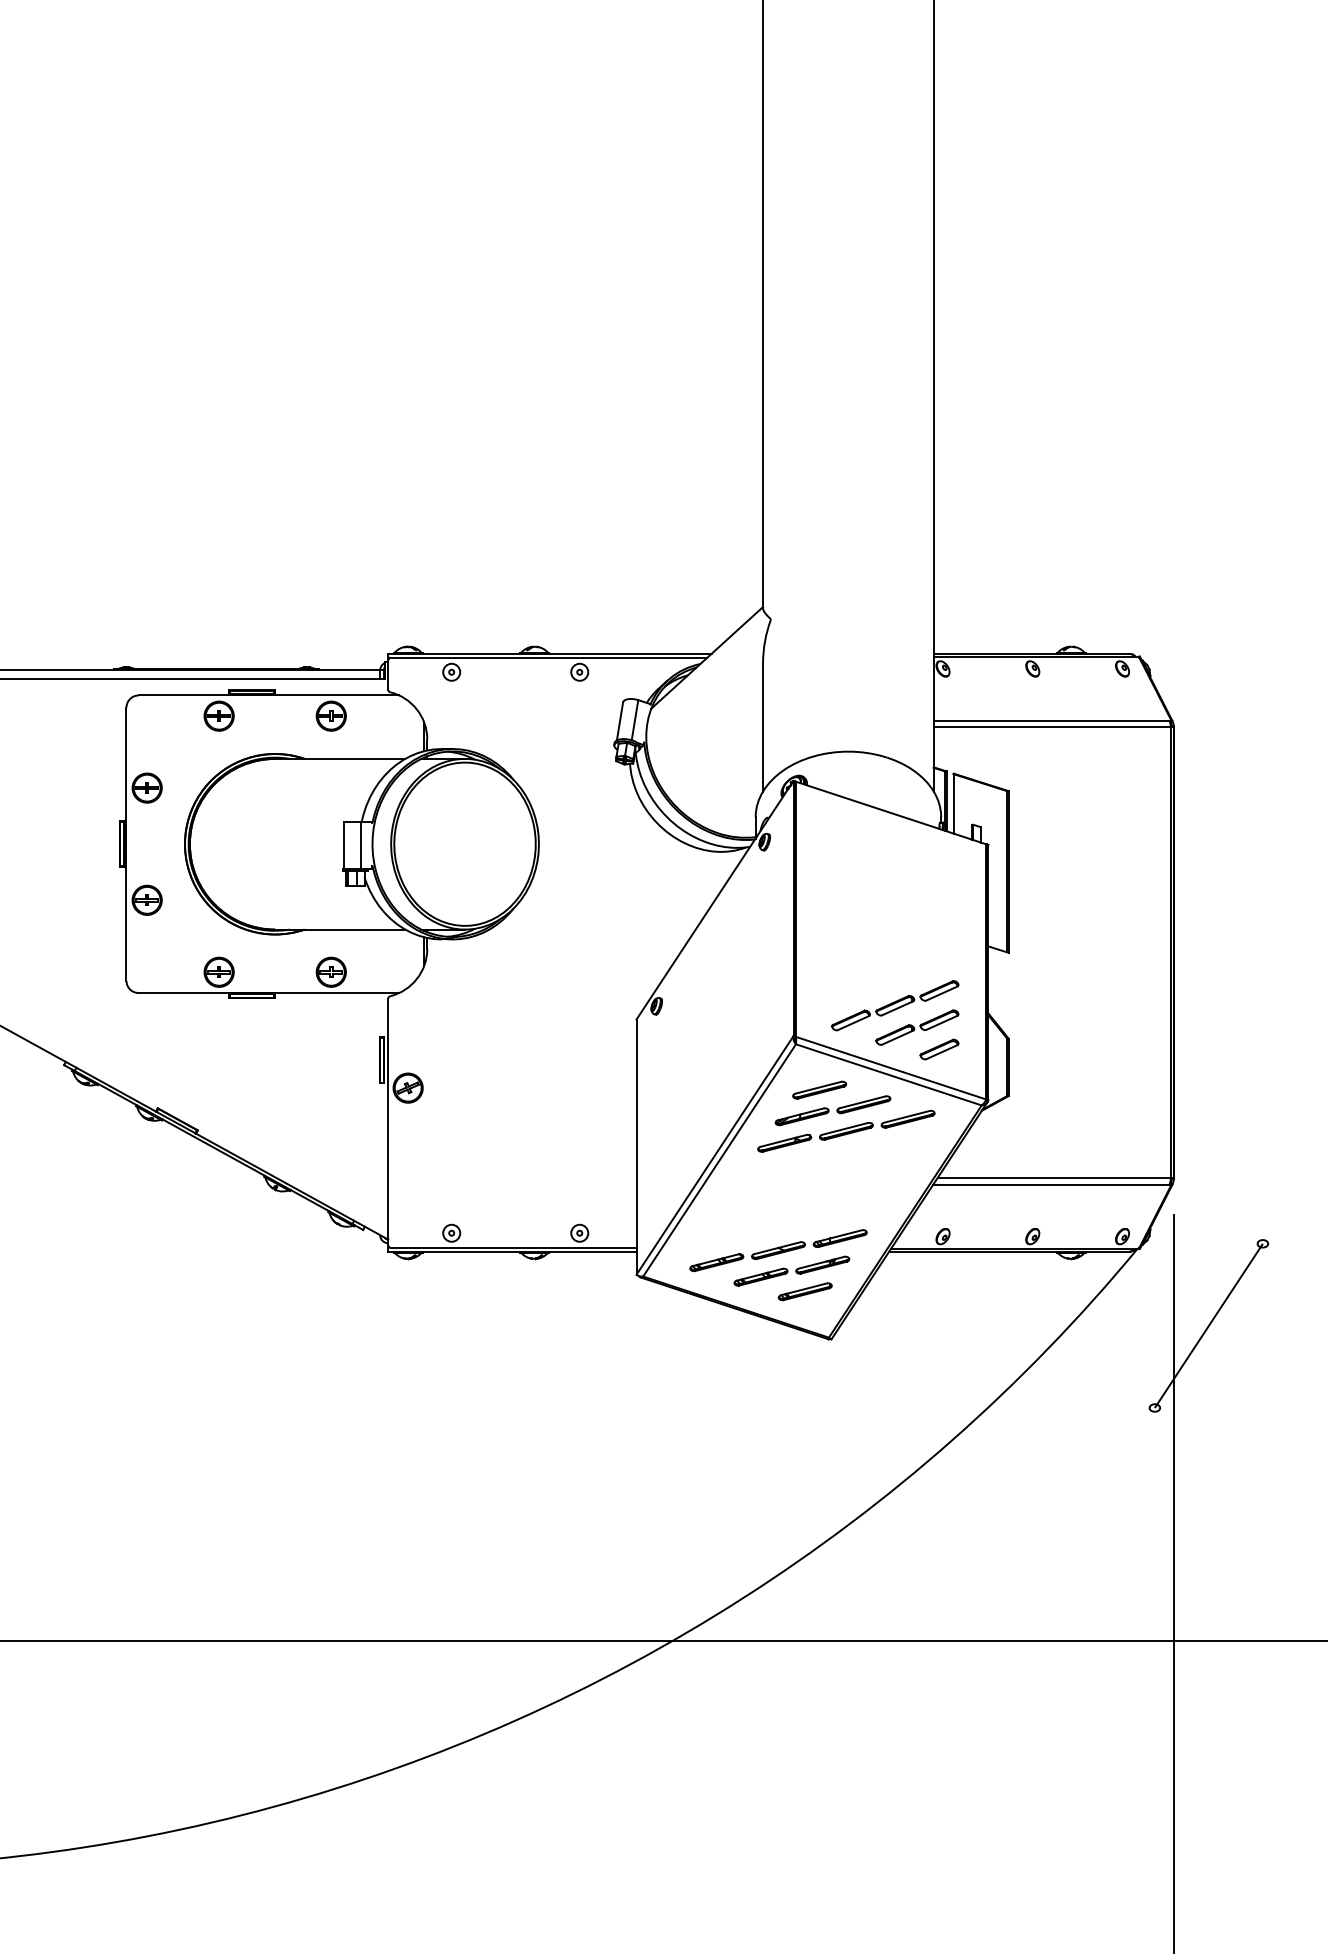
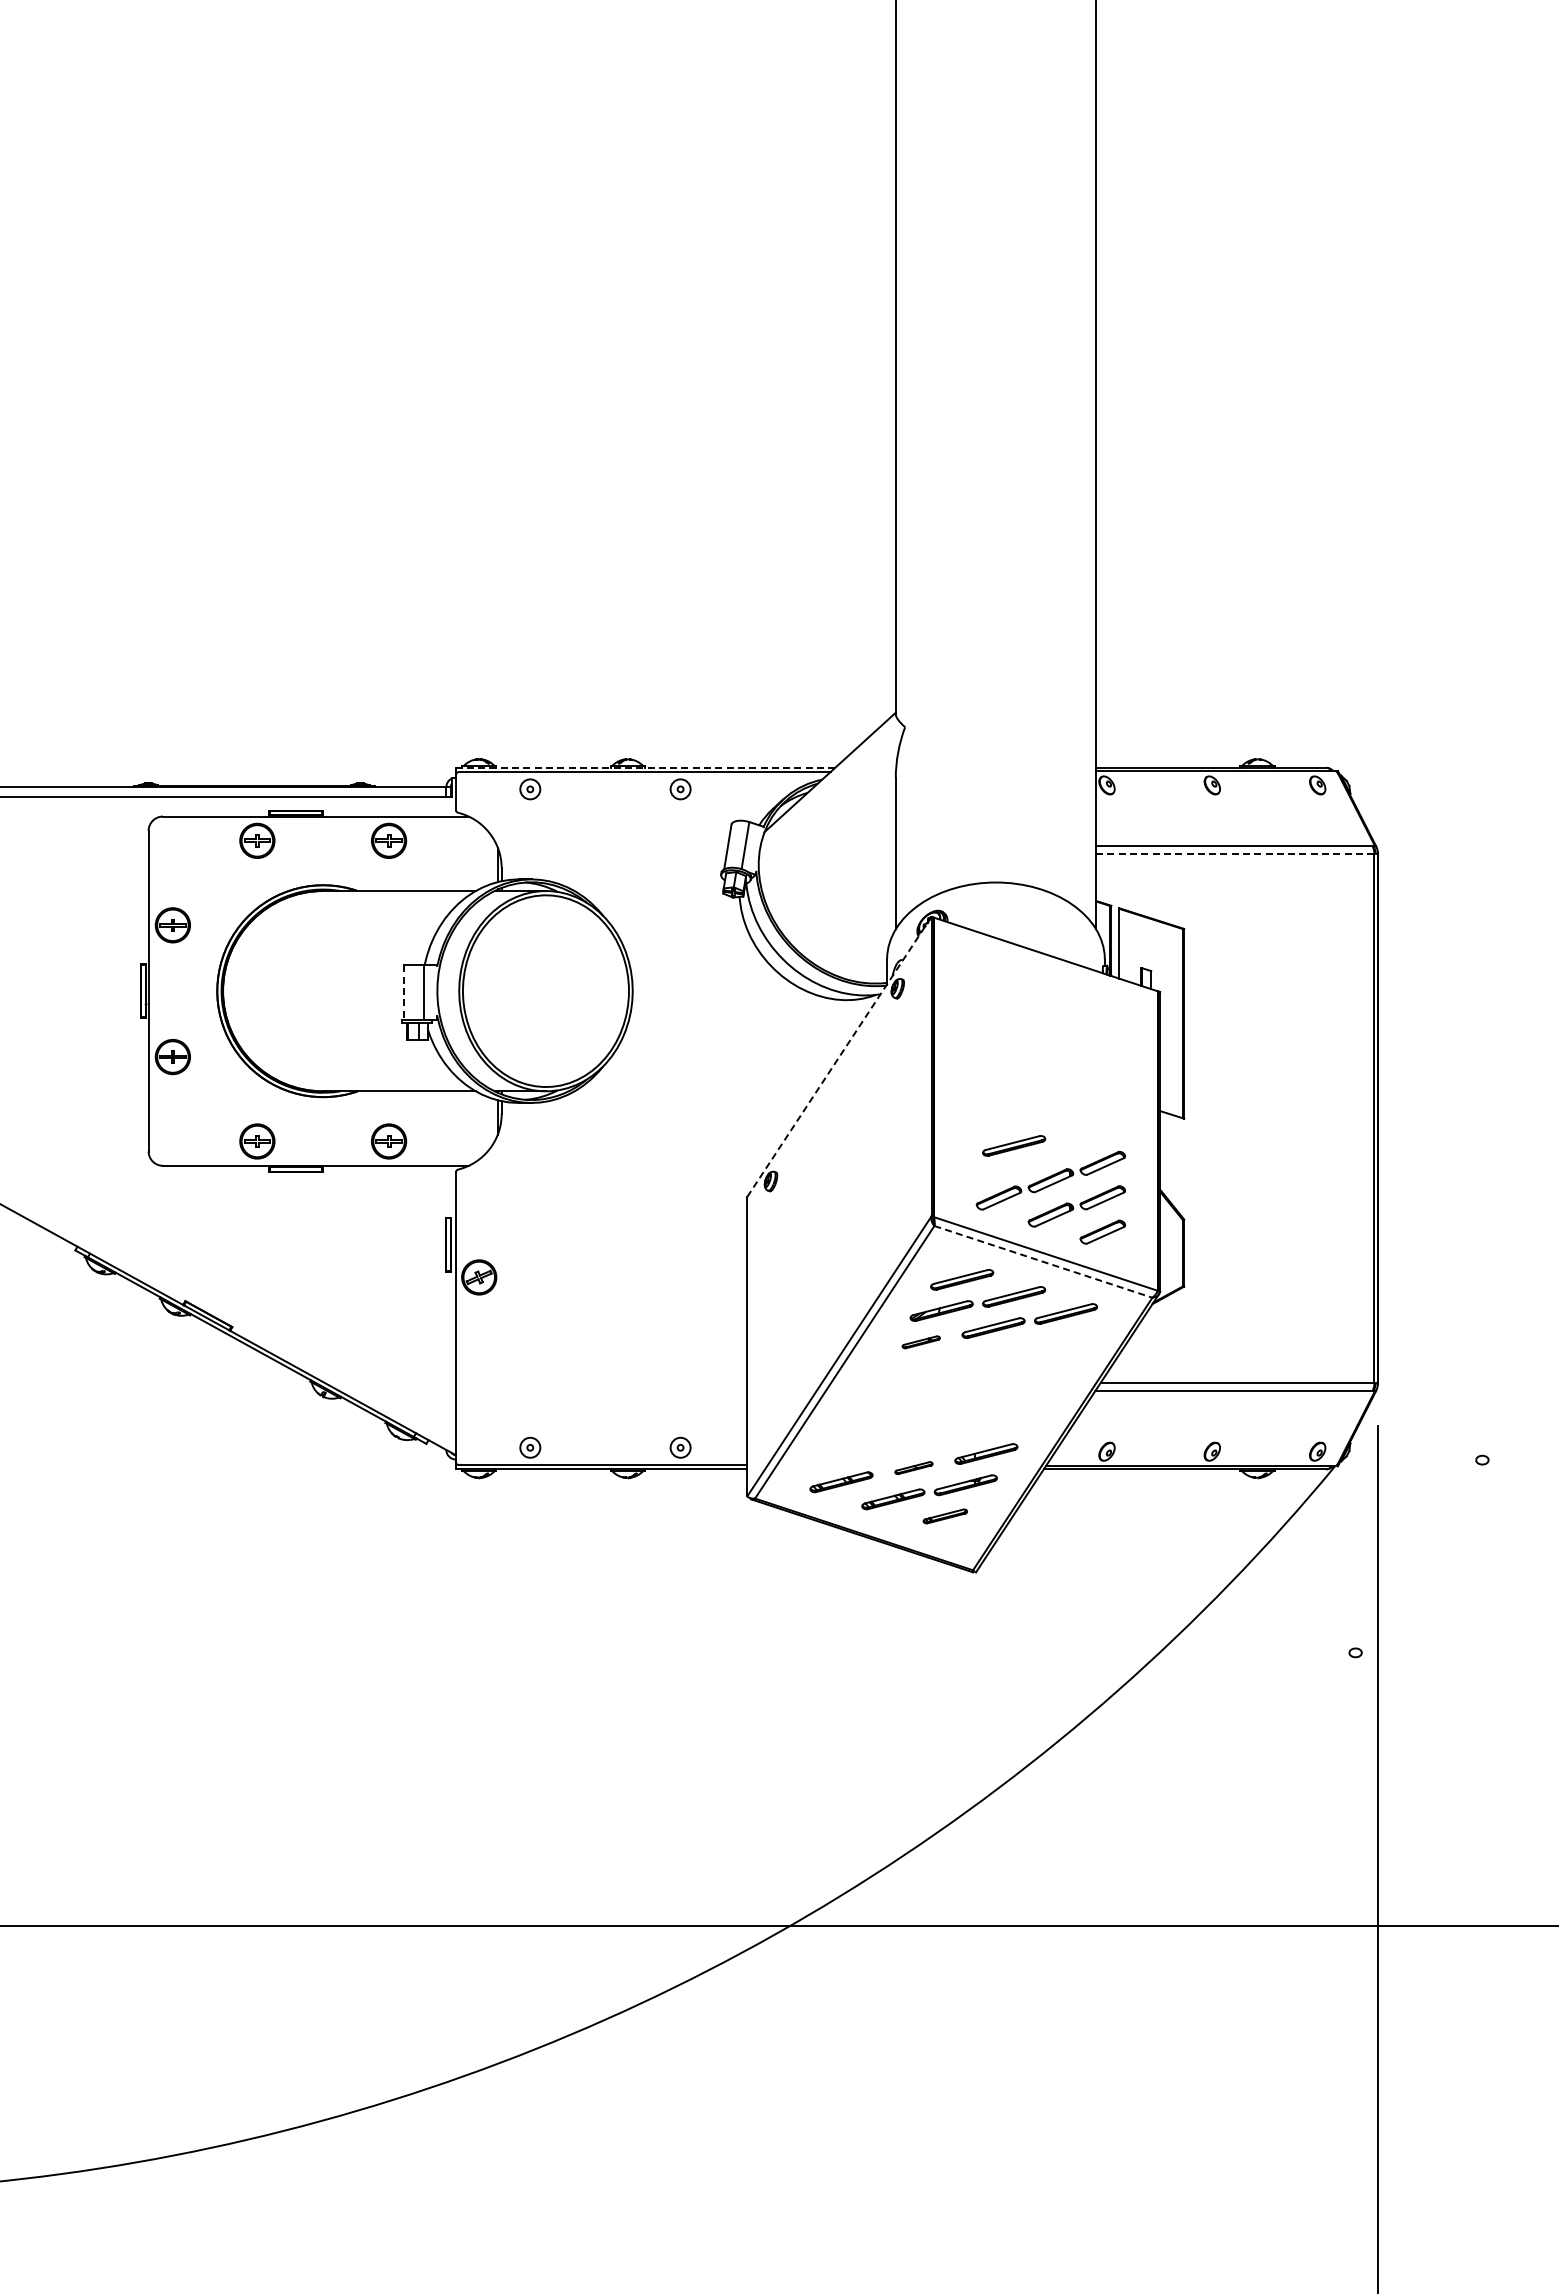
line: (549, 653) -> (645, 767), solid -> dashed
line: (1052, 726) -> (1235, 853), solid -> dashed
line: (344, 846) -> (404, 993), solid -> dashed
line: (715, 899) -> (839, 1056), solid -> dashed
part: (864, 975) -> (1014, 1145), added
line: (888, 1074) -> (1043, 1261), solid -> dashed
part: (784, 1143) -> (921, 1342), size x0.6
part: (778, 1250) -> (913, 1467), size x0.6
part: (805, 1291) -> (945, 1516), size x0.7
line: (1208, 1325) -> (1418, 1556), removed

